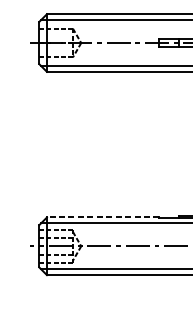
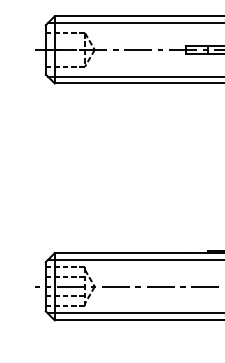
line: (103, 217) -> (120, 253), dashed -> solid

